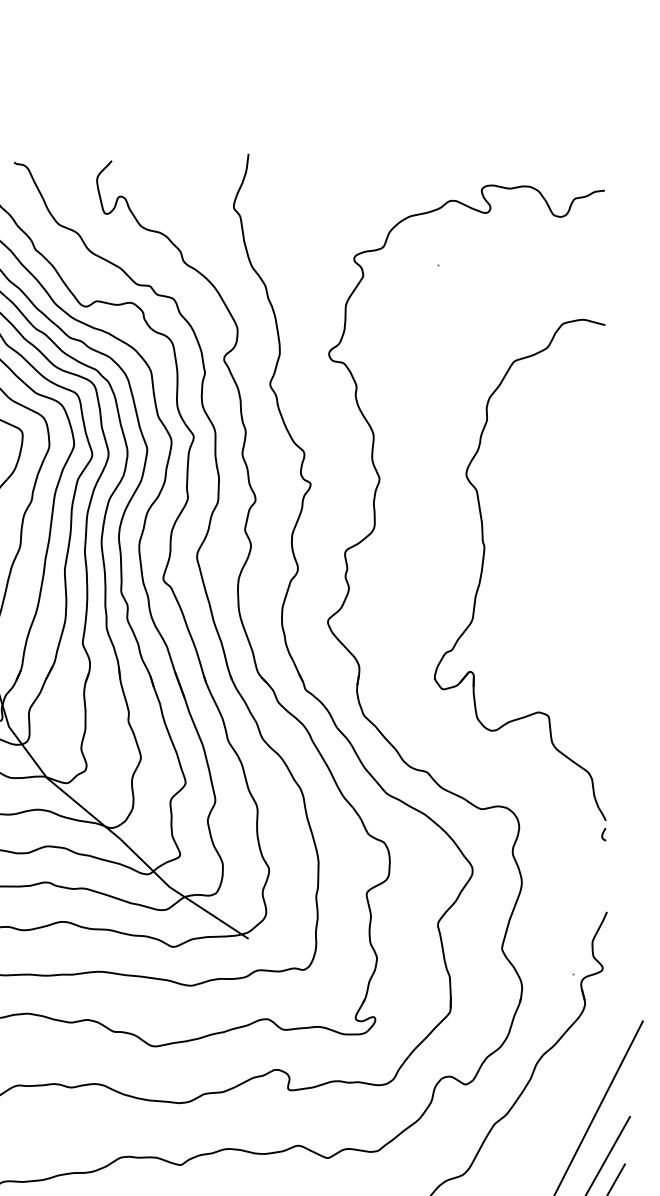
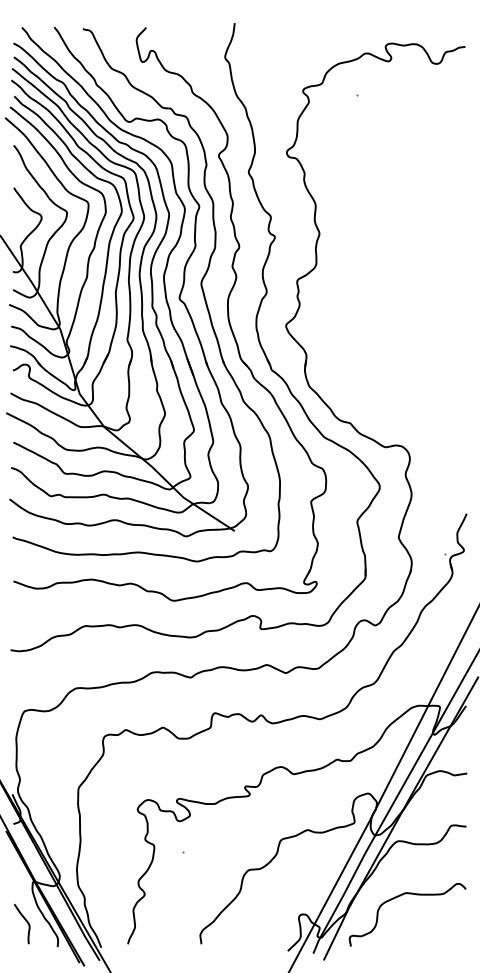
part: (483, 574) -> (386, 295), removed

